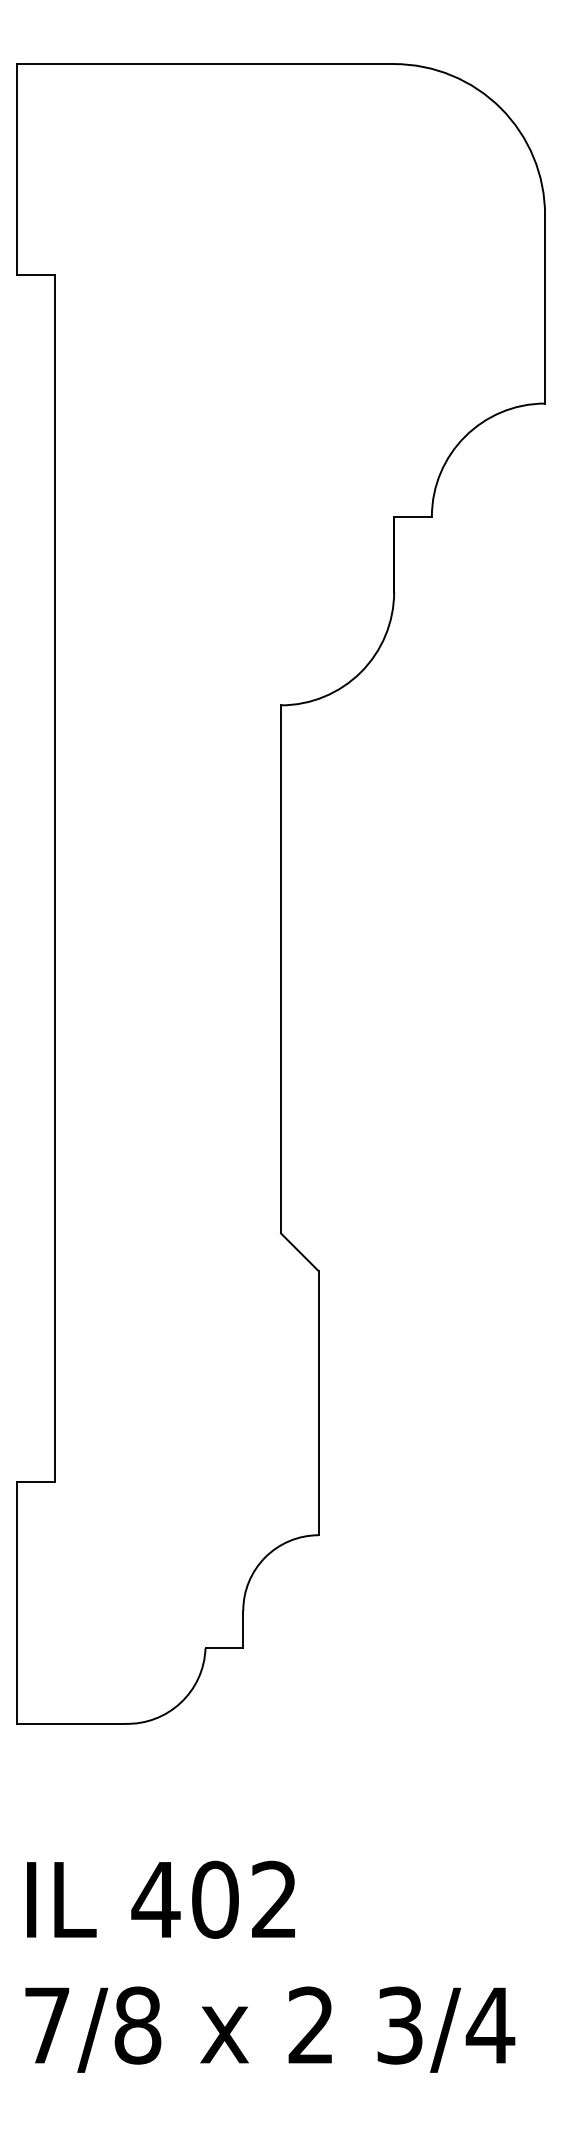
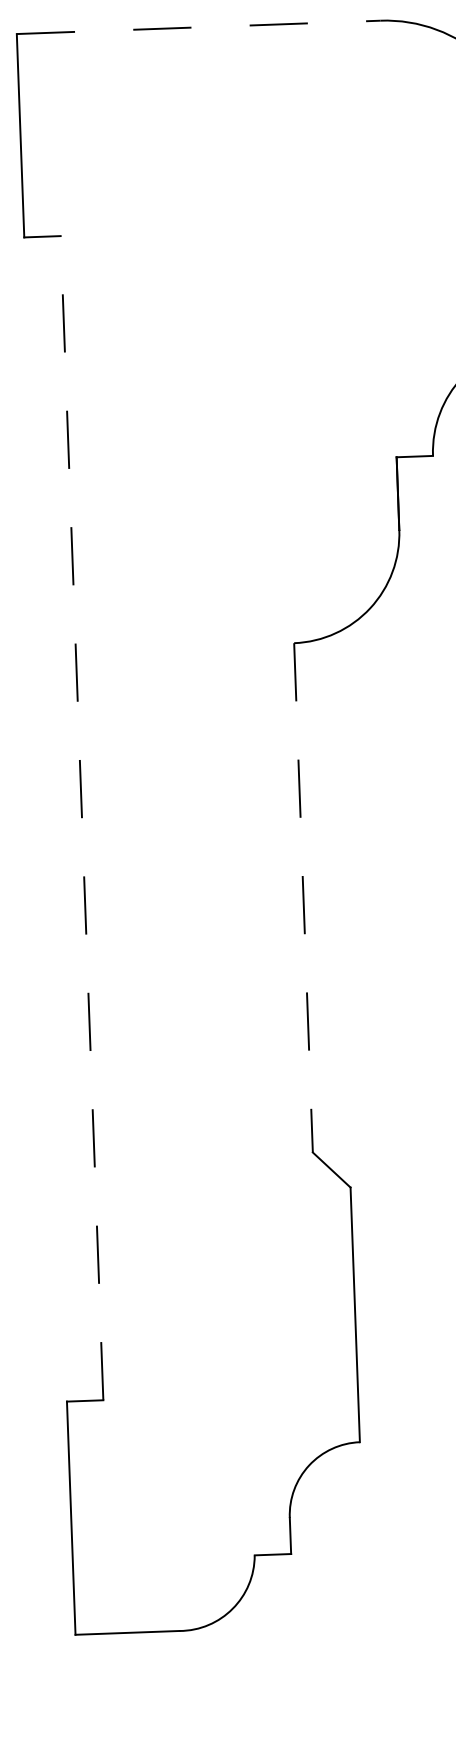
line: (205, 64) -> (198, 27), solid -> dashed
line: (54, 878) -> (81, 818), solid -> dashed
line: (281, 969) -> (303, 897), solid -> dashed

